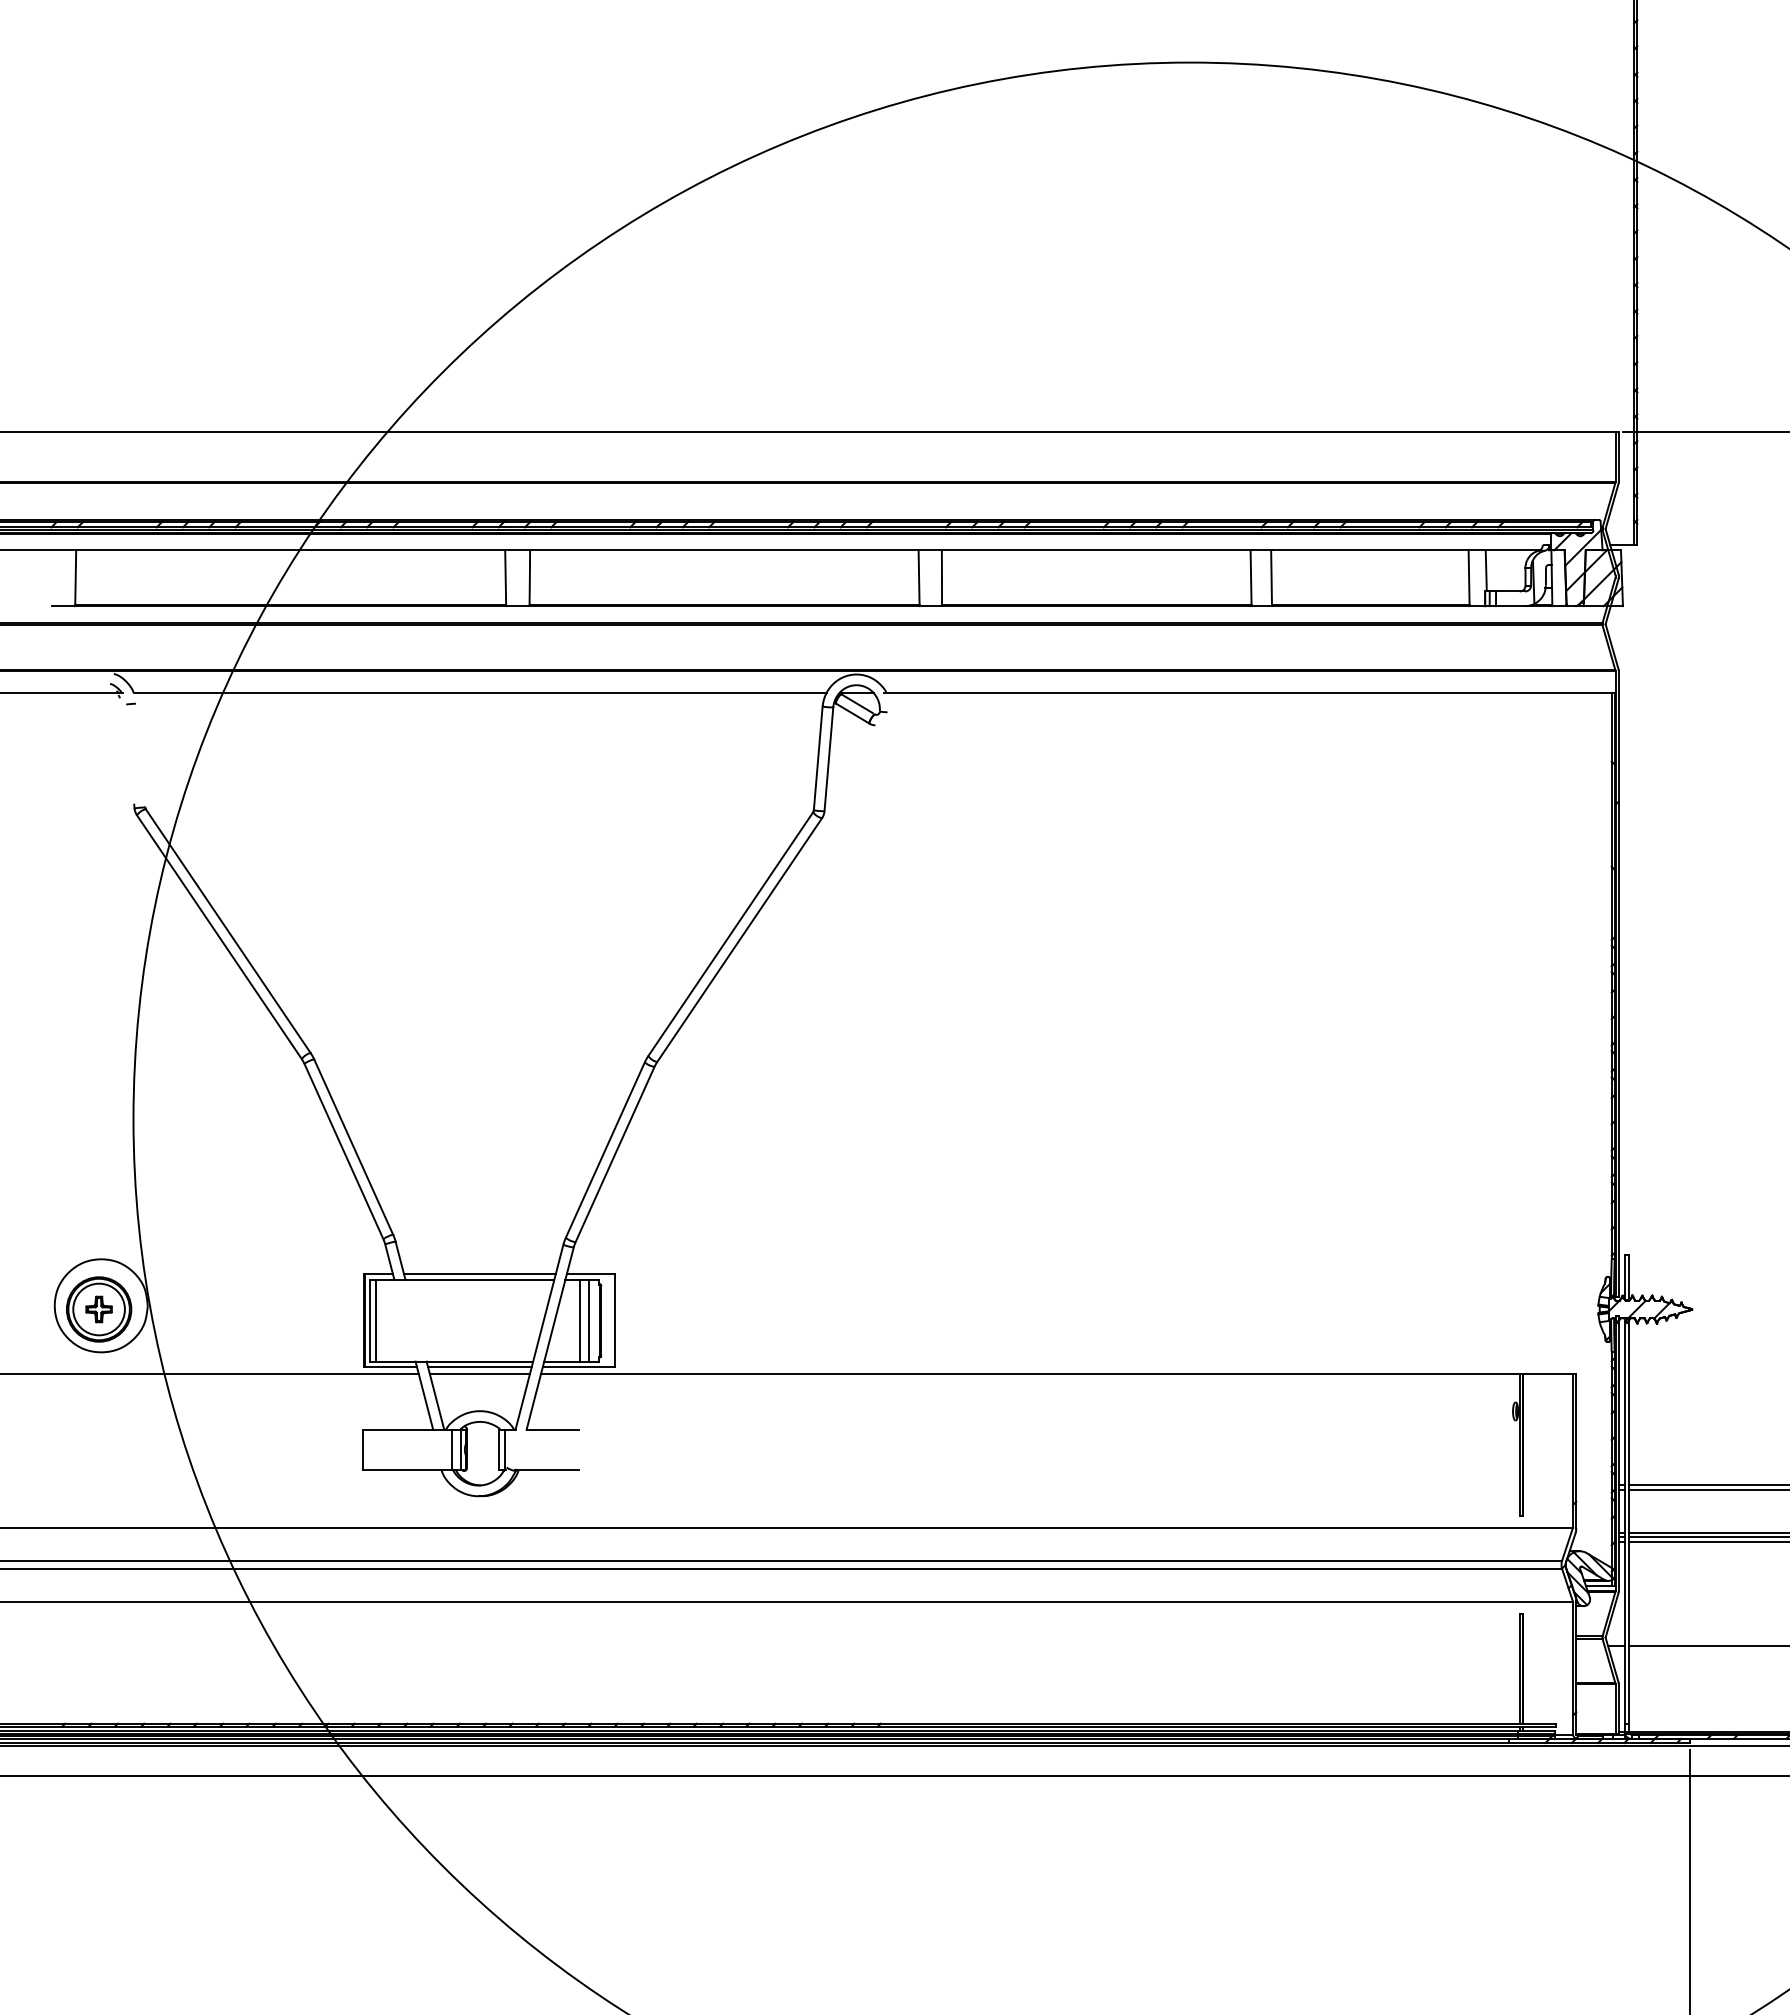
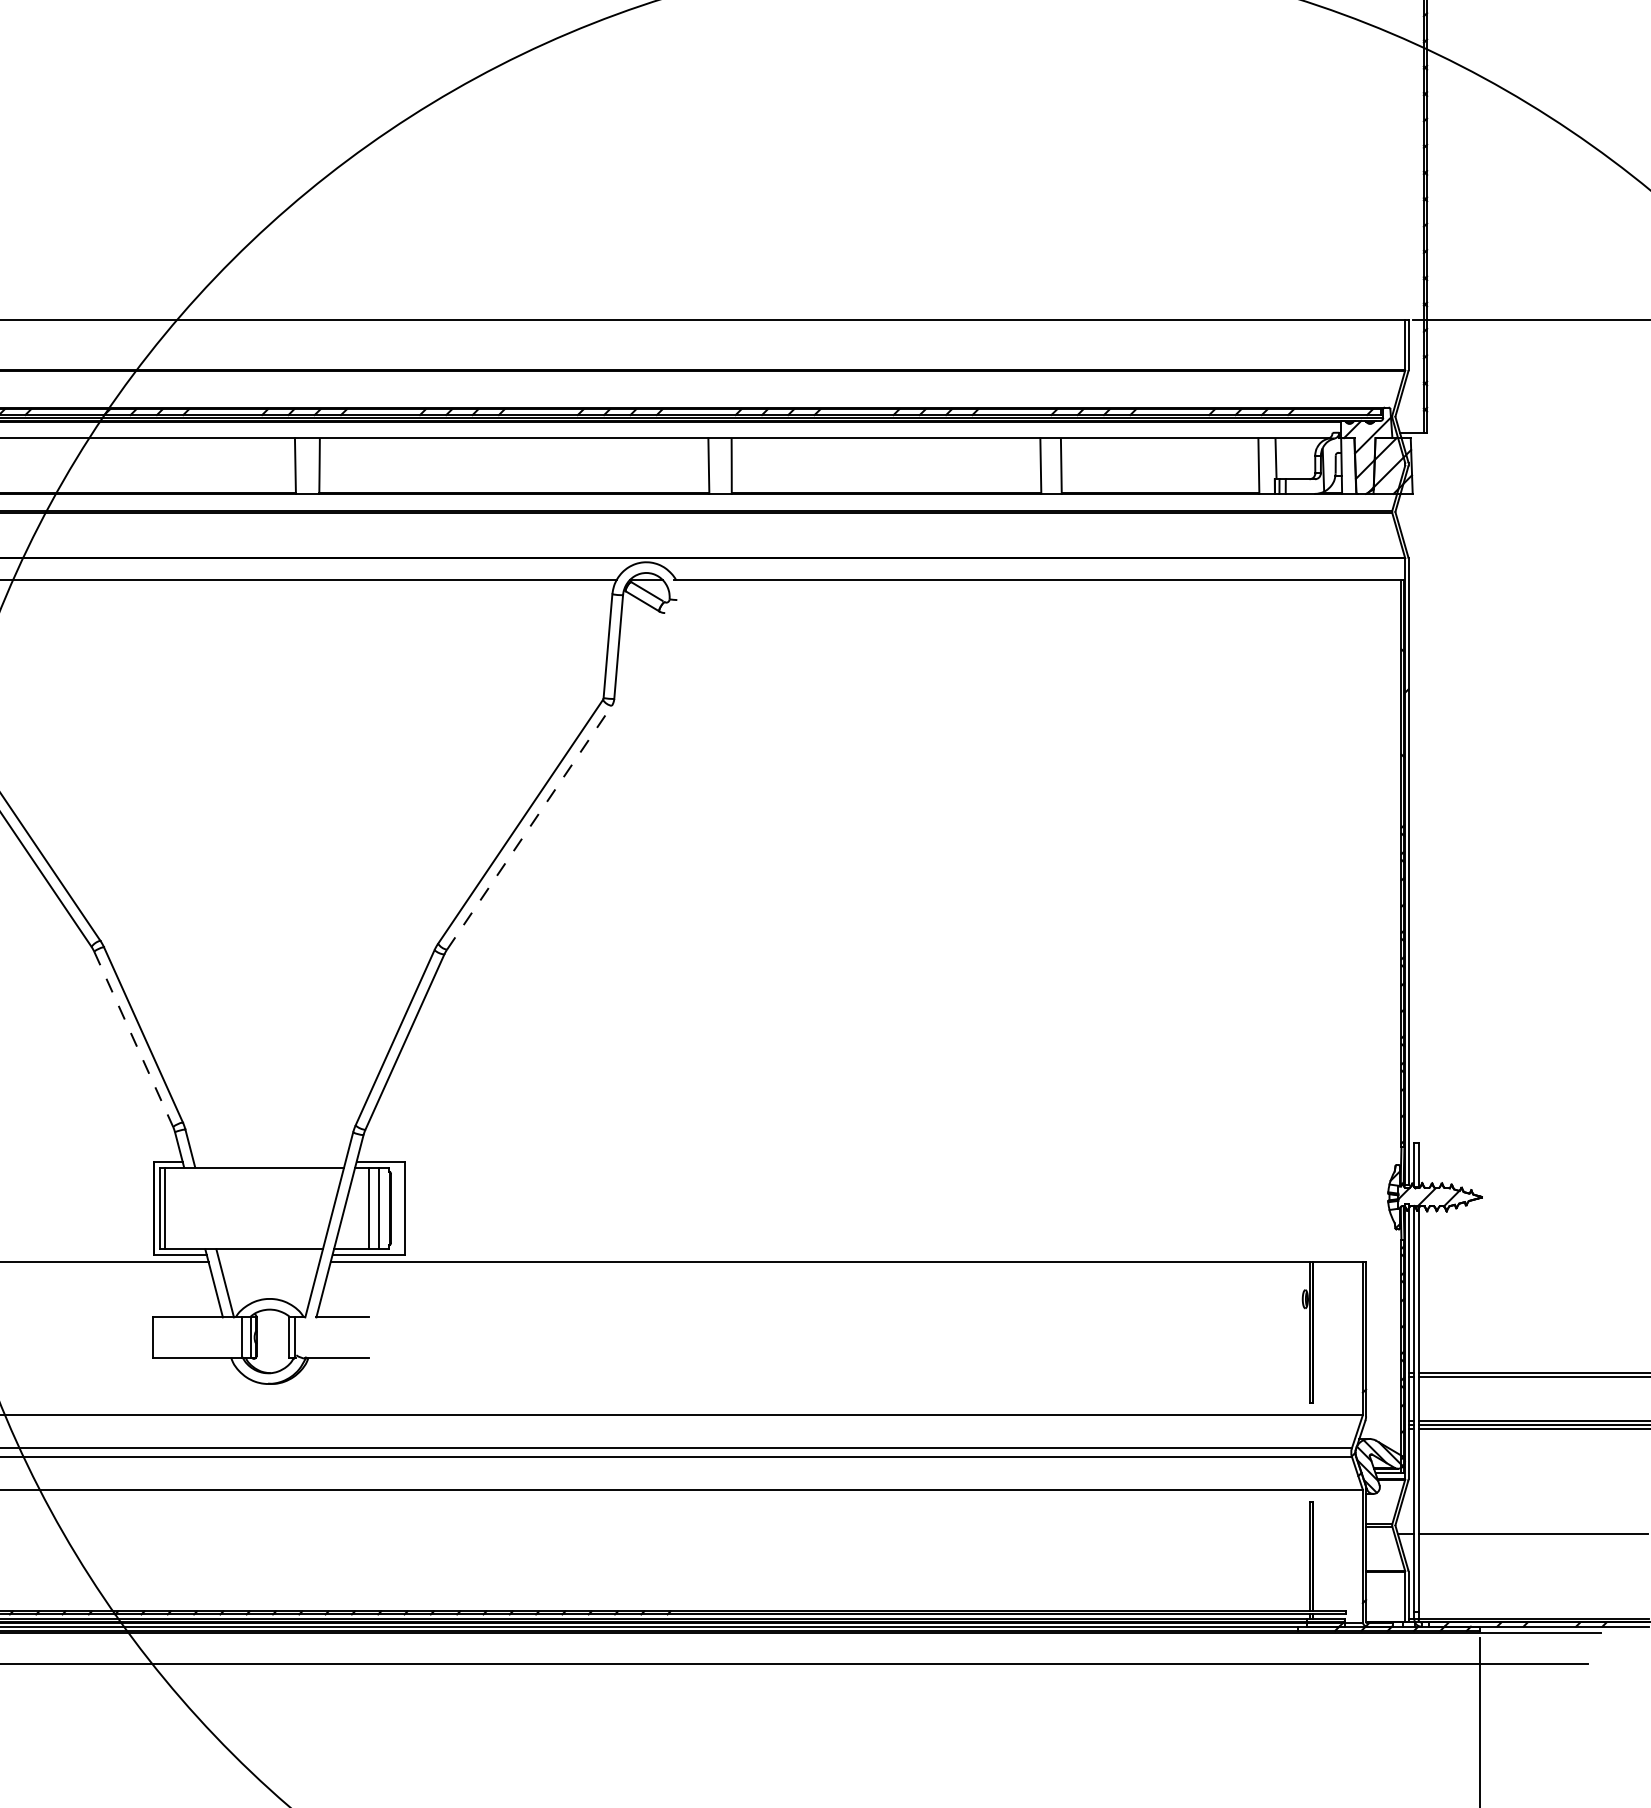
line: (739, 939) -> (529, 827), solid -> dashed
line: (344, 1152) -> (134, 1040), solid -> dashed
line: (479, 1274) -> (269, 1162), removed
line: (479, 1367) -> (269, 1255), removed
line: (479, 1374) -> (269, 1262), removed

